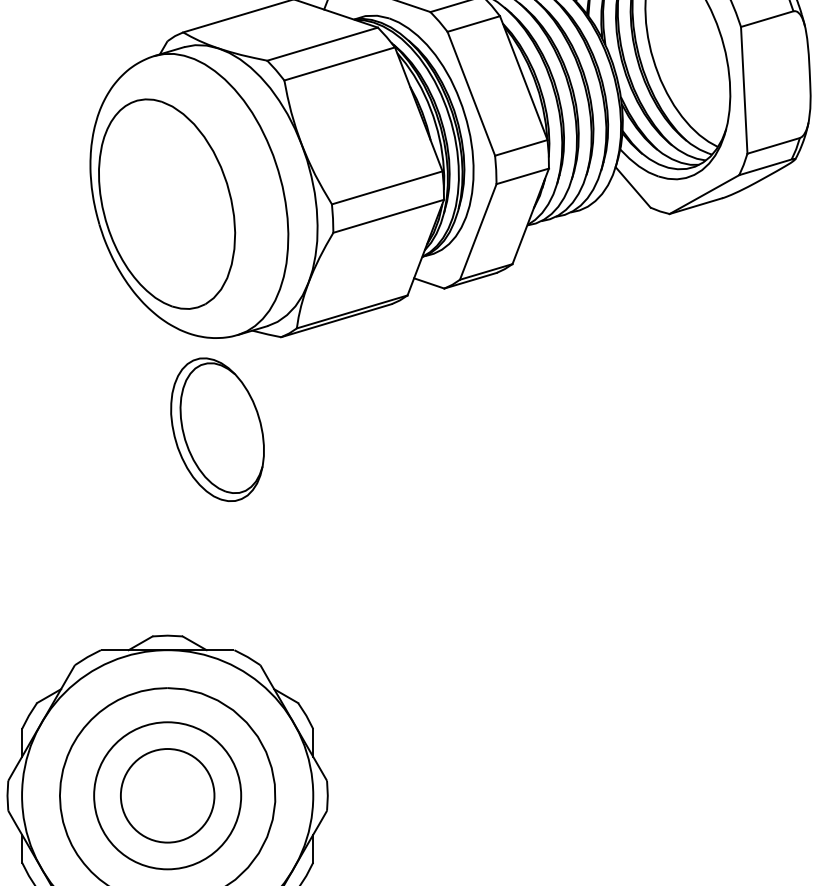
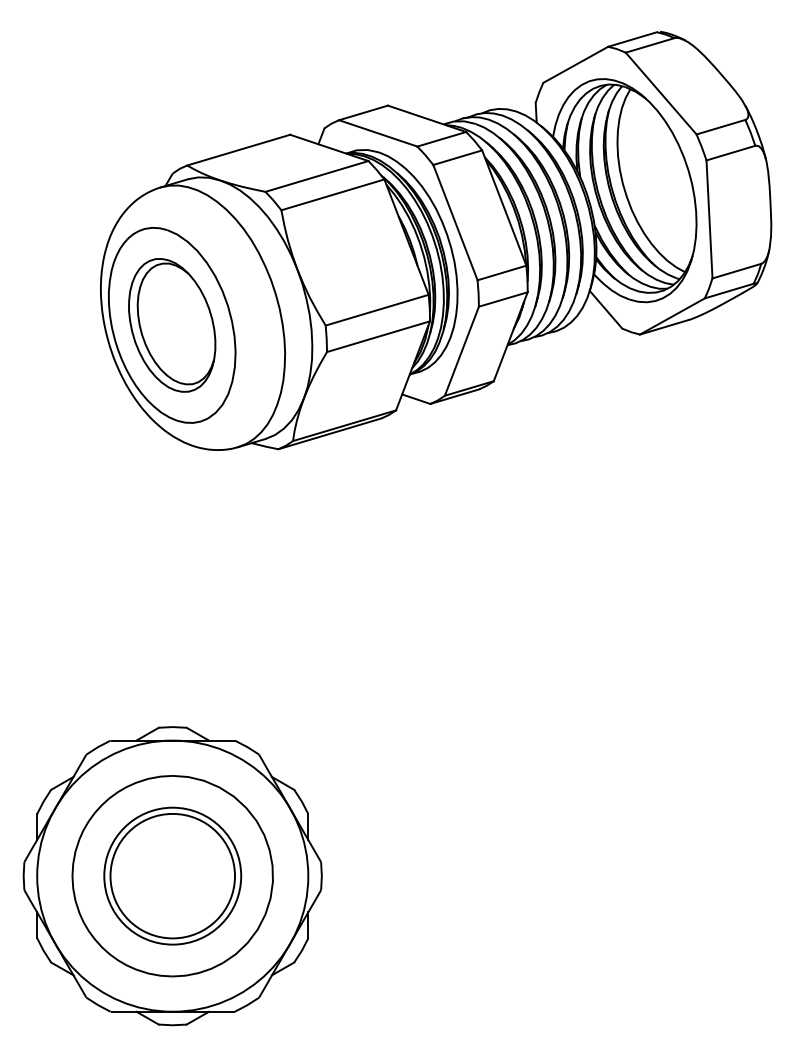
part: (217, 429) -> (172, 325), moved
circle: (167, 795) -> (172, 875), size x1.43

